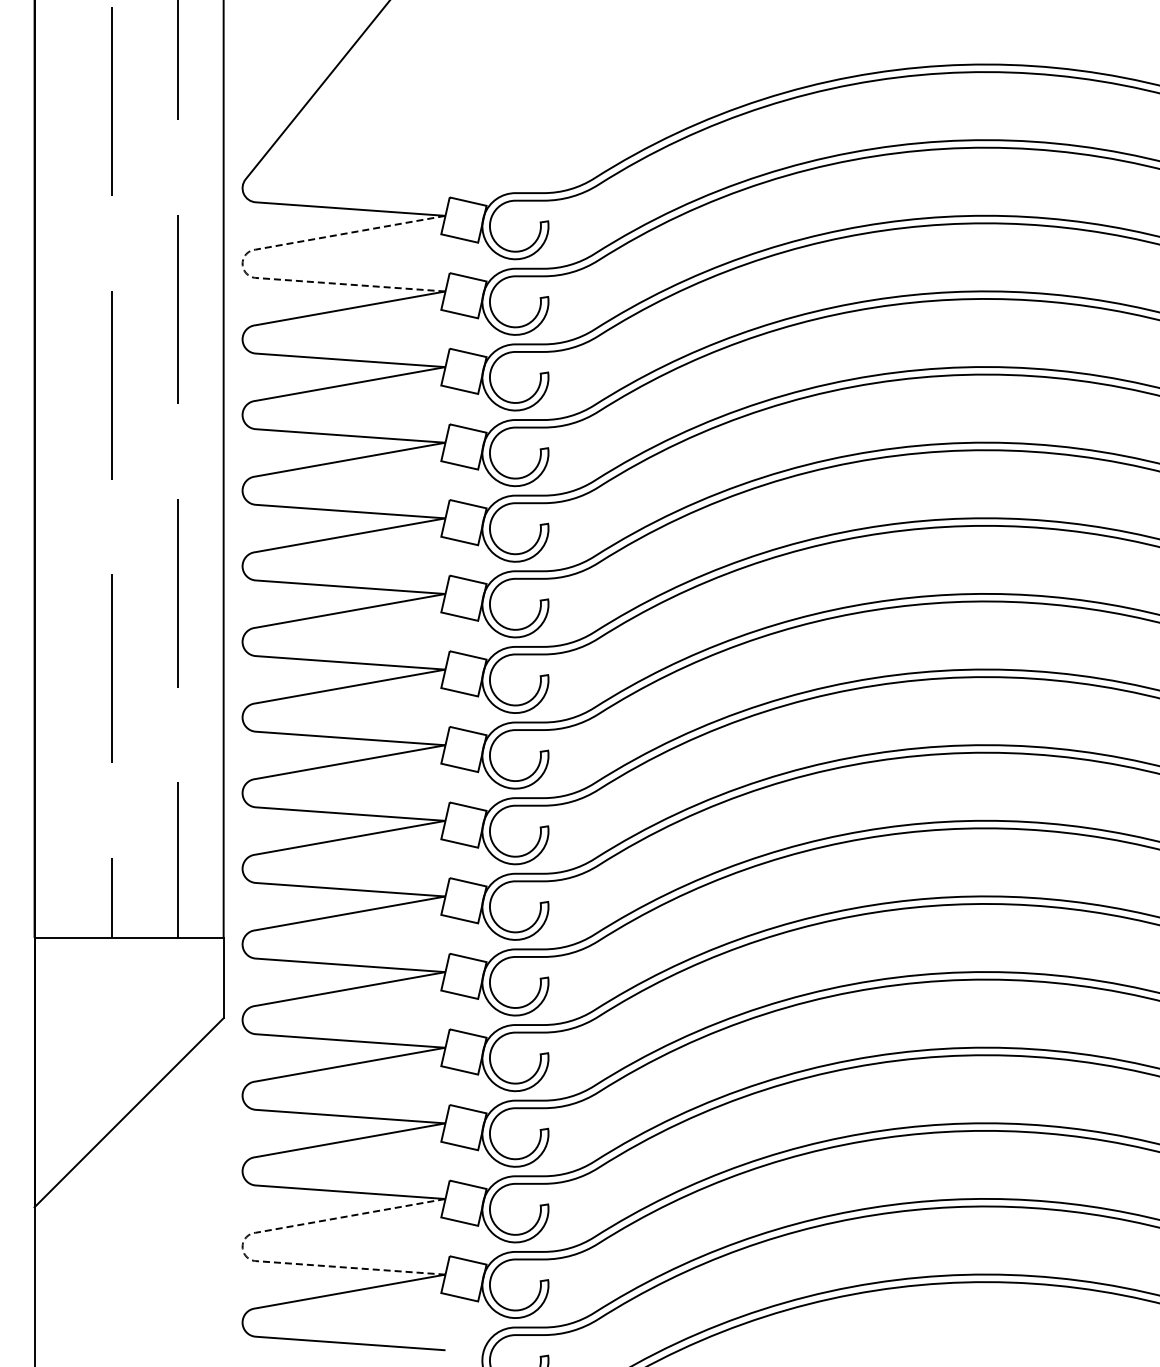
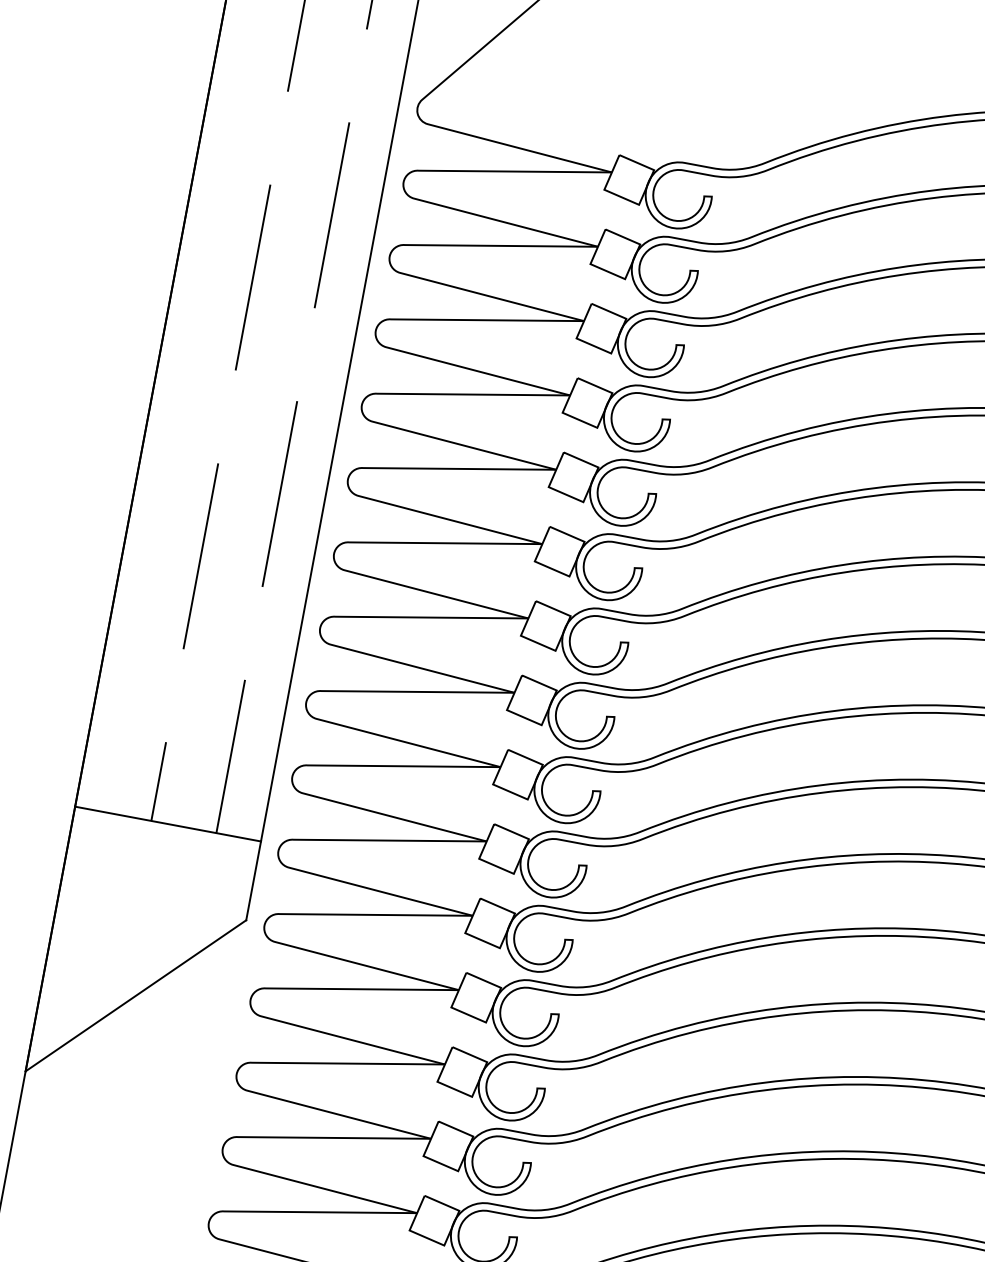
line: (242, 263) -> (403, 181), dashed -> solid
line: (242, 1246) -> (222, 1148), dashed -> solid

